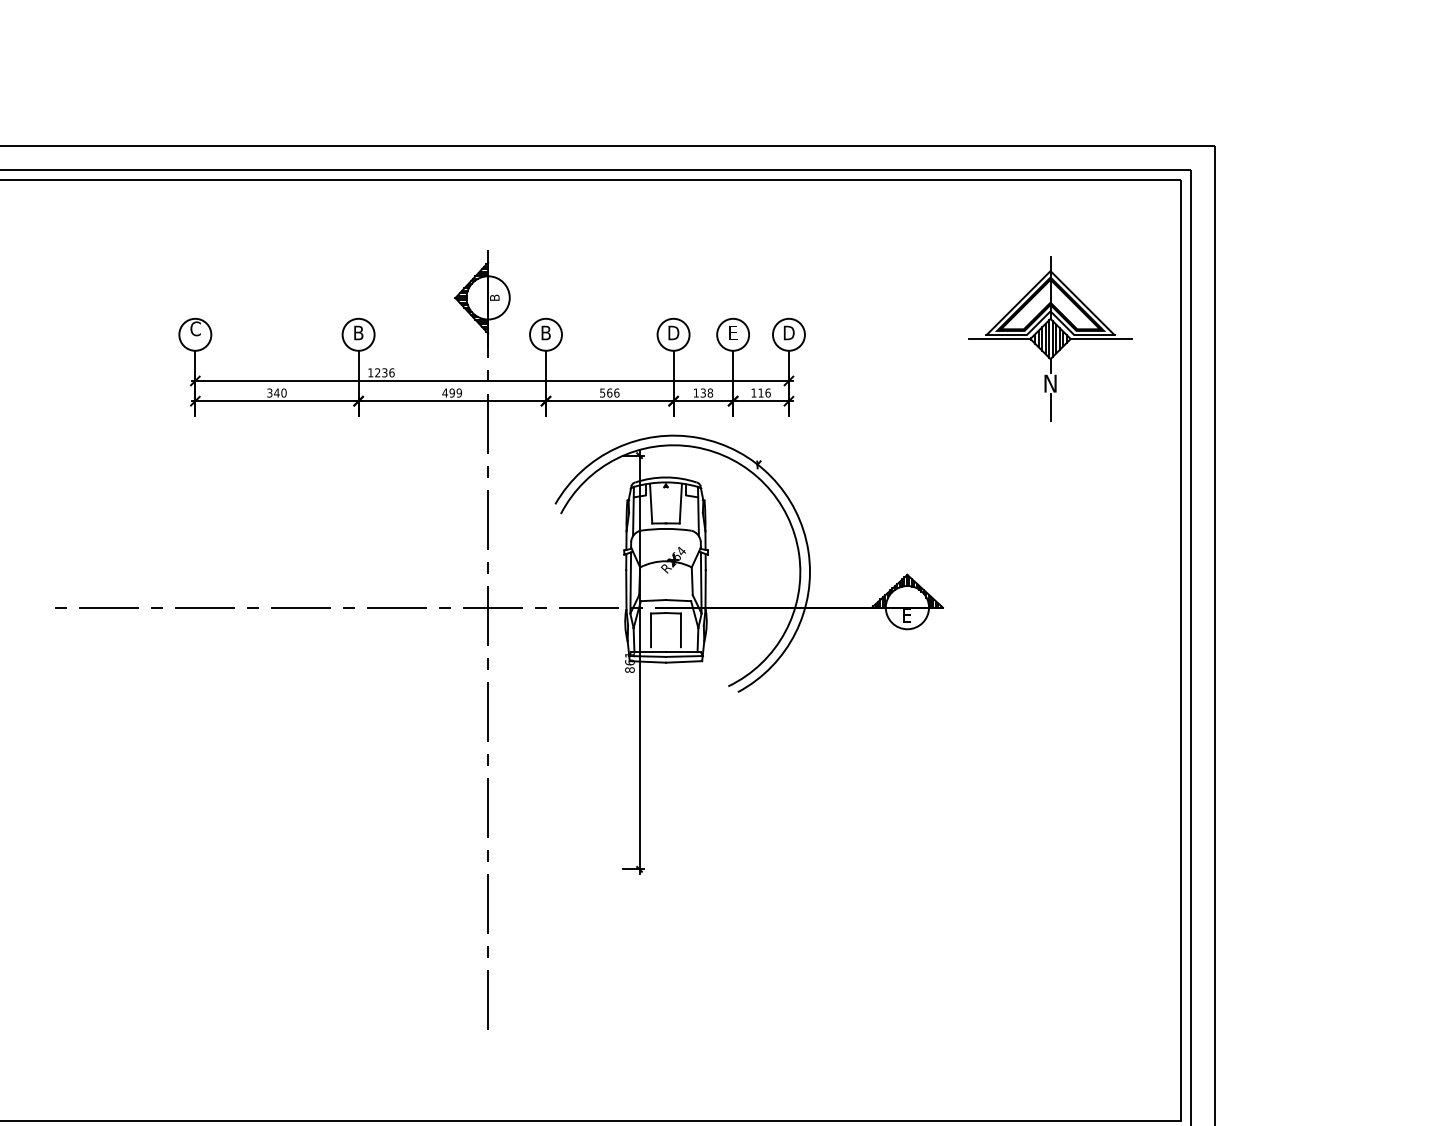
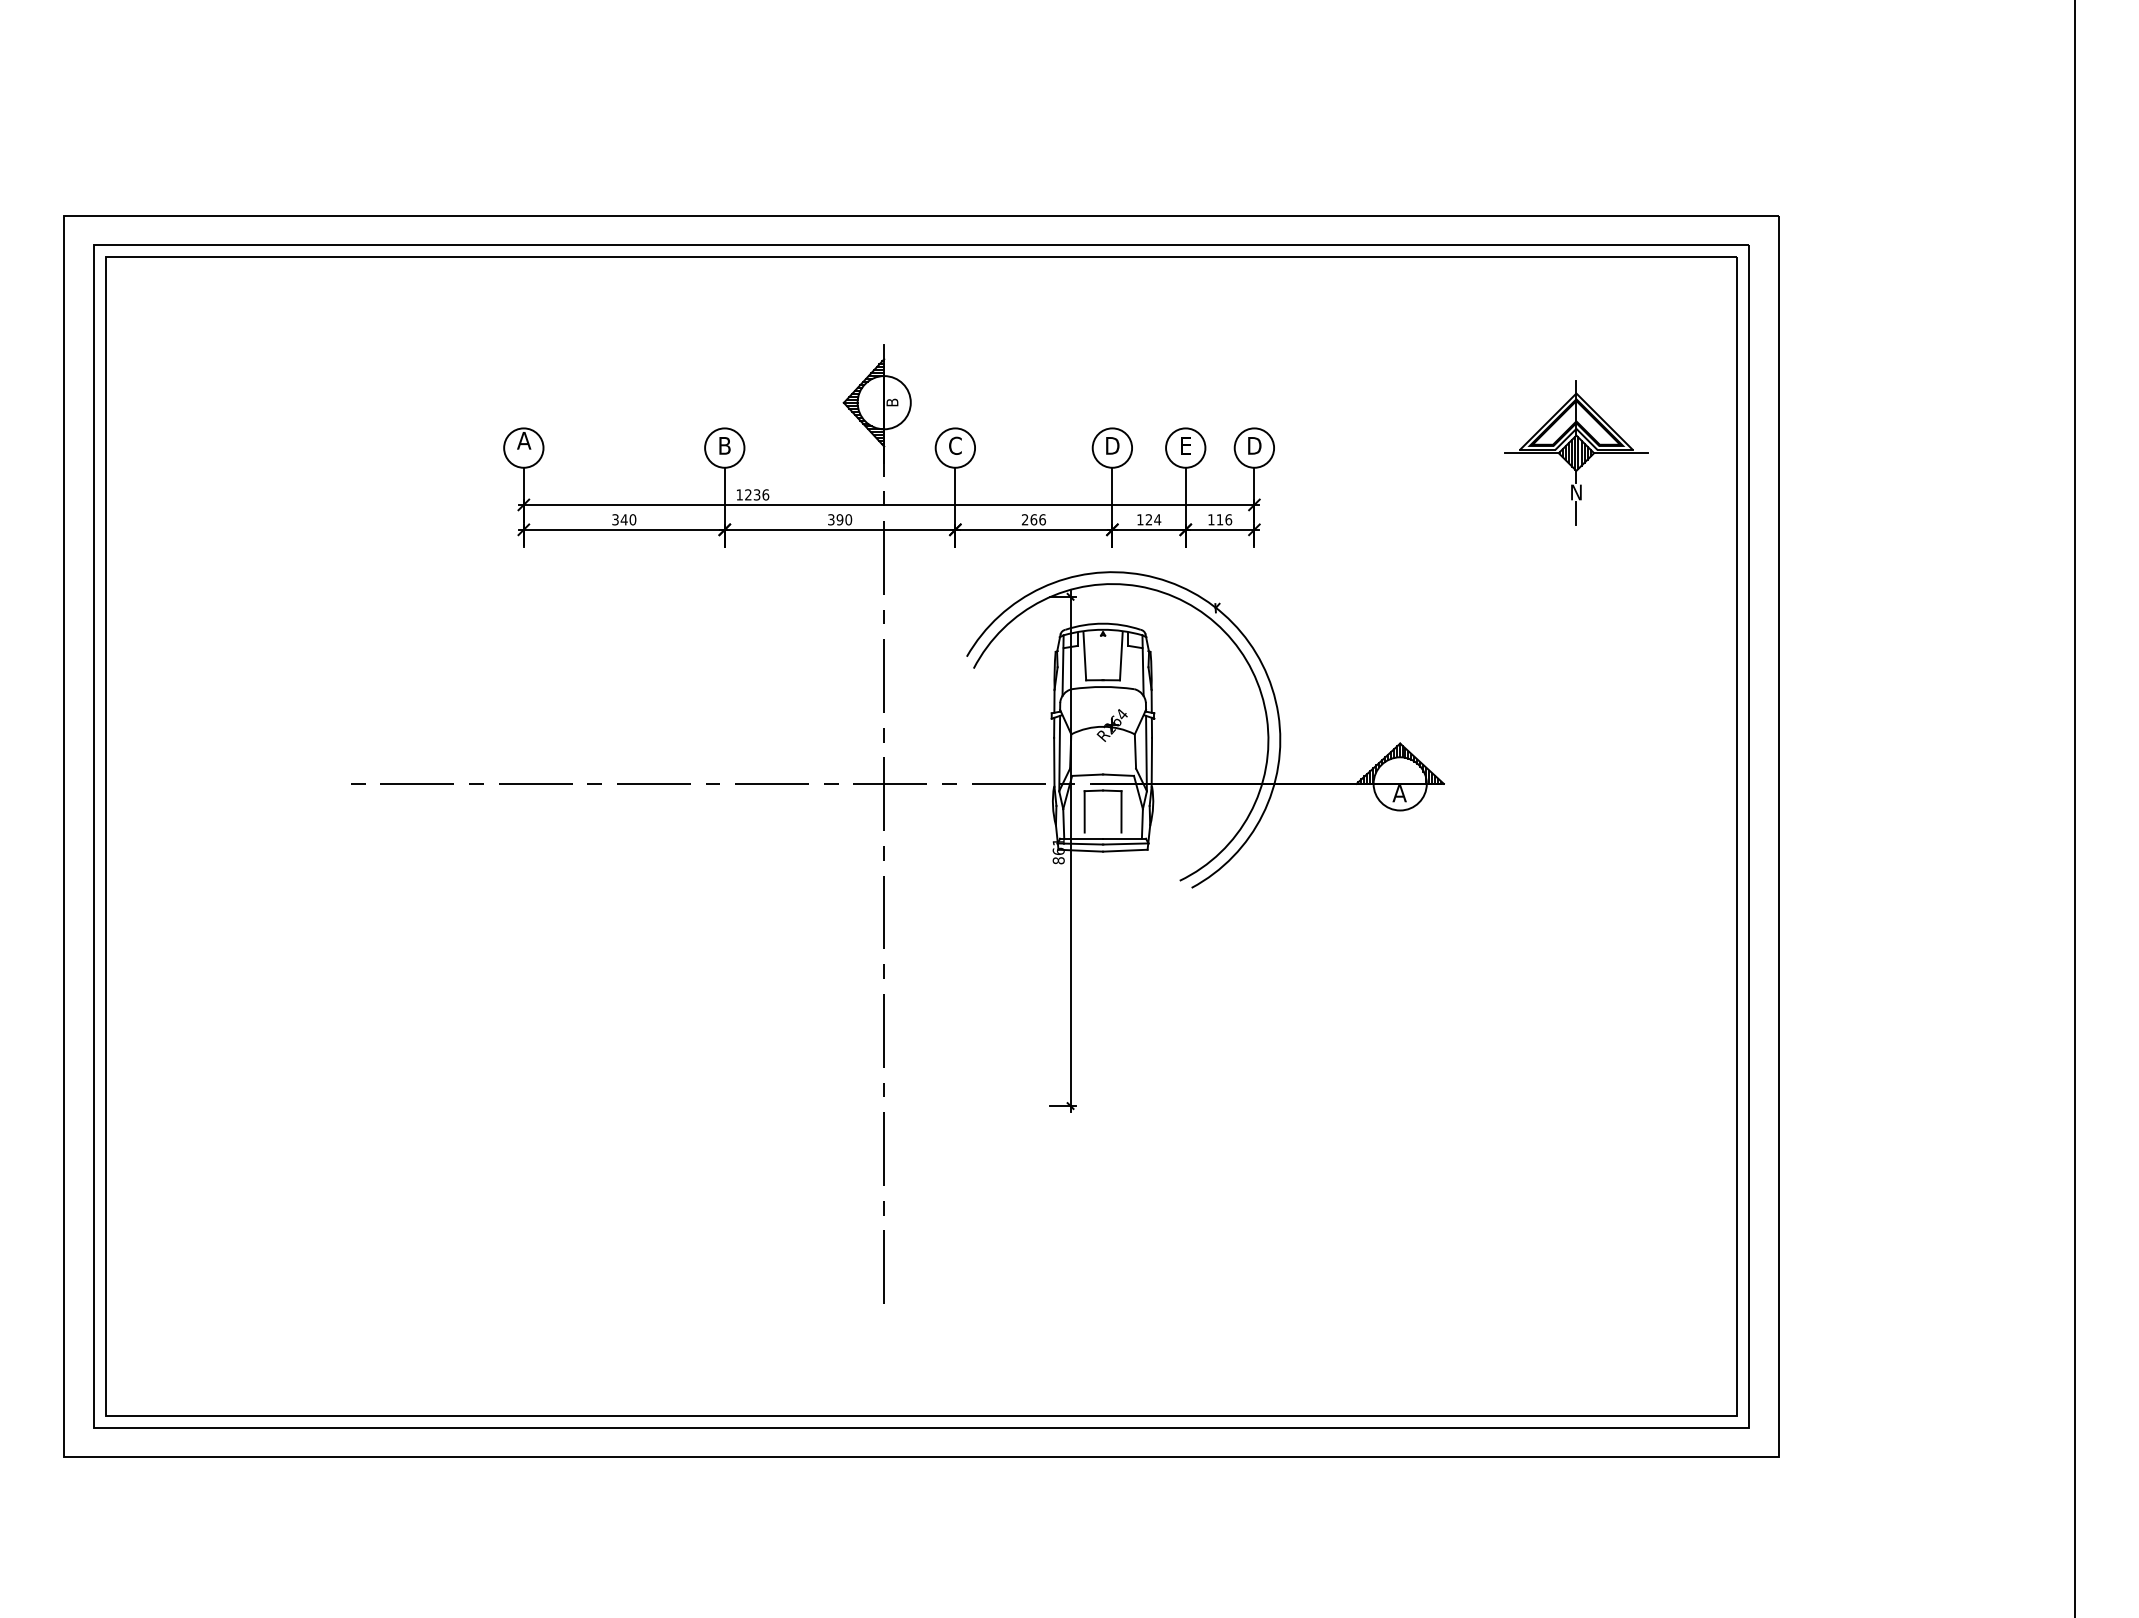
text: (195, 328) -> (524, 440), C -> A
text: (546, 332) -> (955, 445), B -> C
part: (1050, 338) -> (1576, 452), size x0.71
text: (451, 392) -> (839, 519), 499 -> 390
text: (602, 392) -> (1025, 519), 566 -> 266
text: (706, 392) -> (1152, 519), 138 -> 124
text: (906, 615) -> (1399, 793), E -> A

